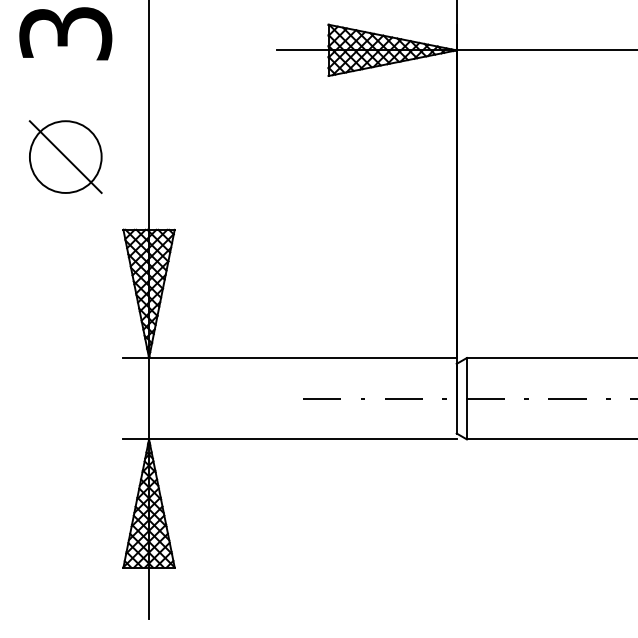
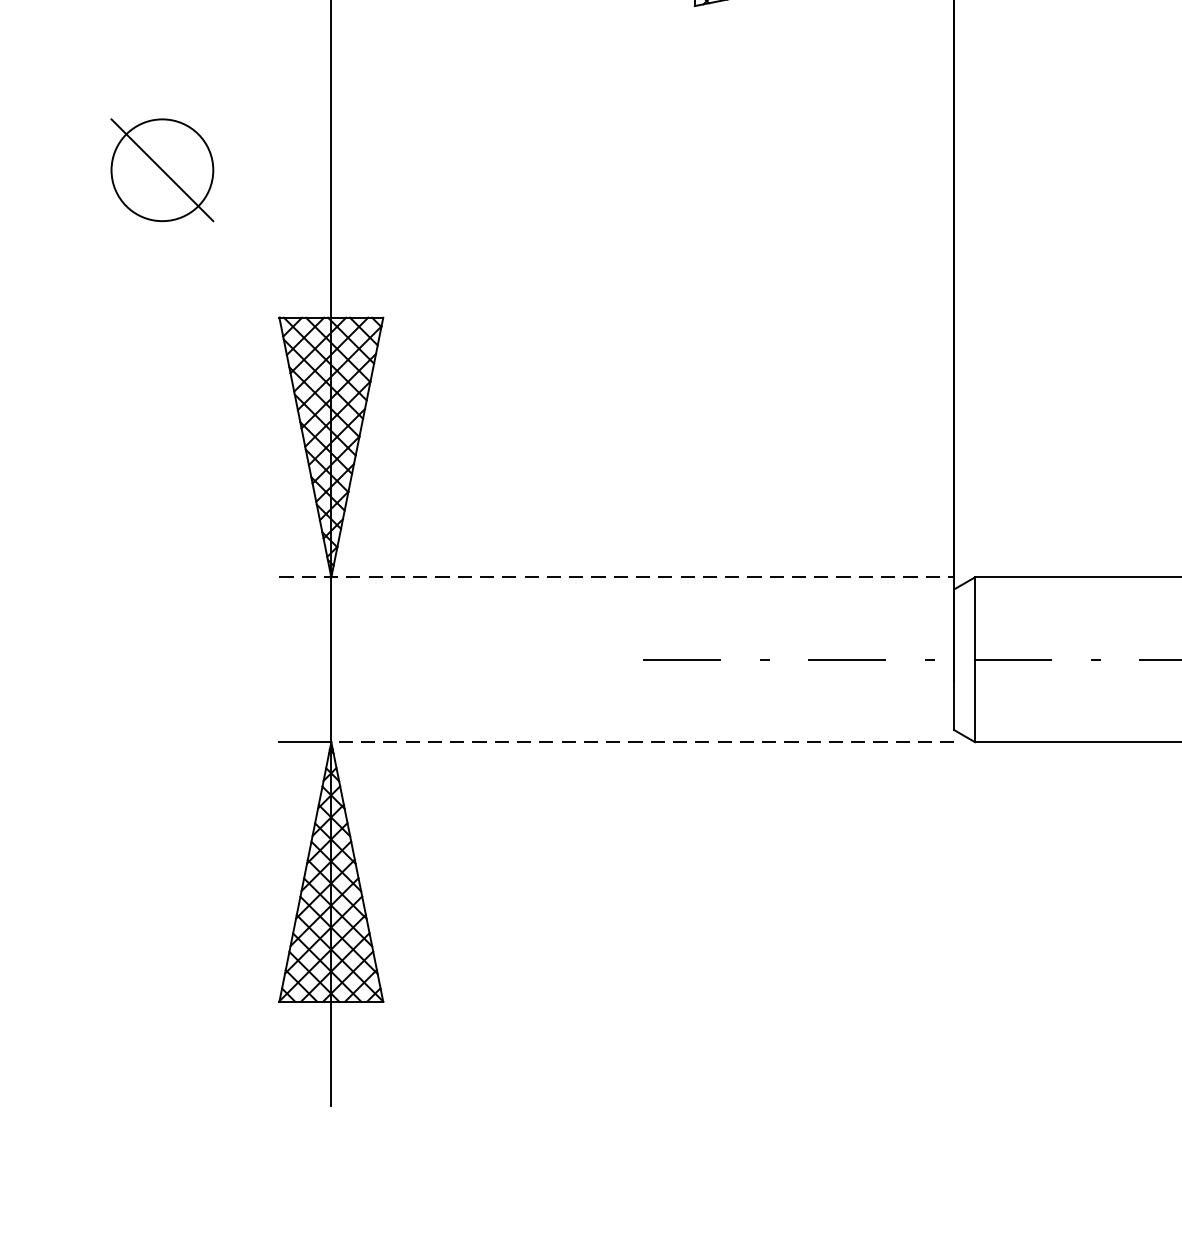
part: (65, 156) -> (162, 169), size x0.7
line: (290, 358) -> (617, 578), solid -> dashed
line: (302, 439) -> (642, 742), solid -> dashed

